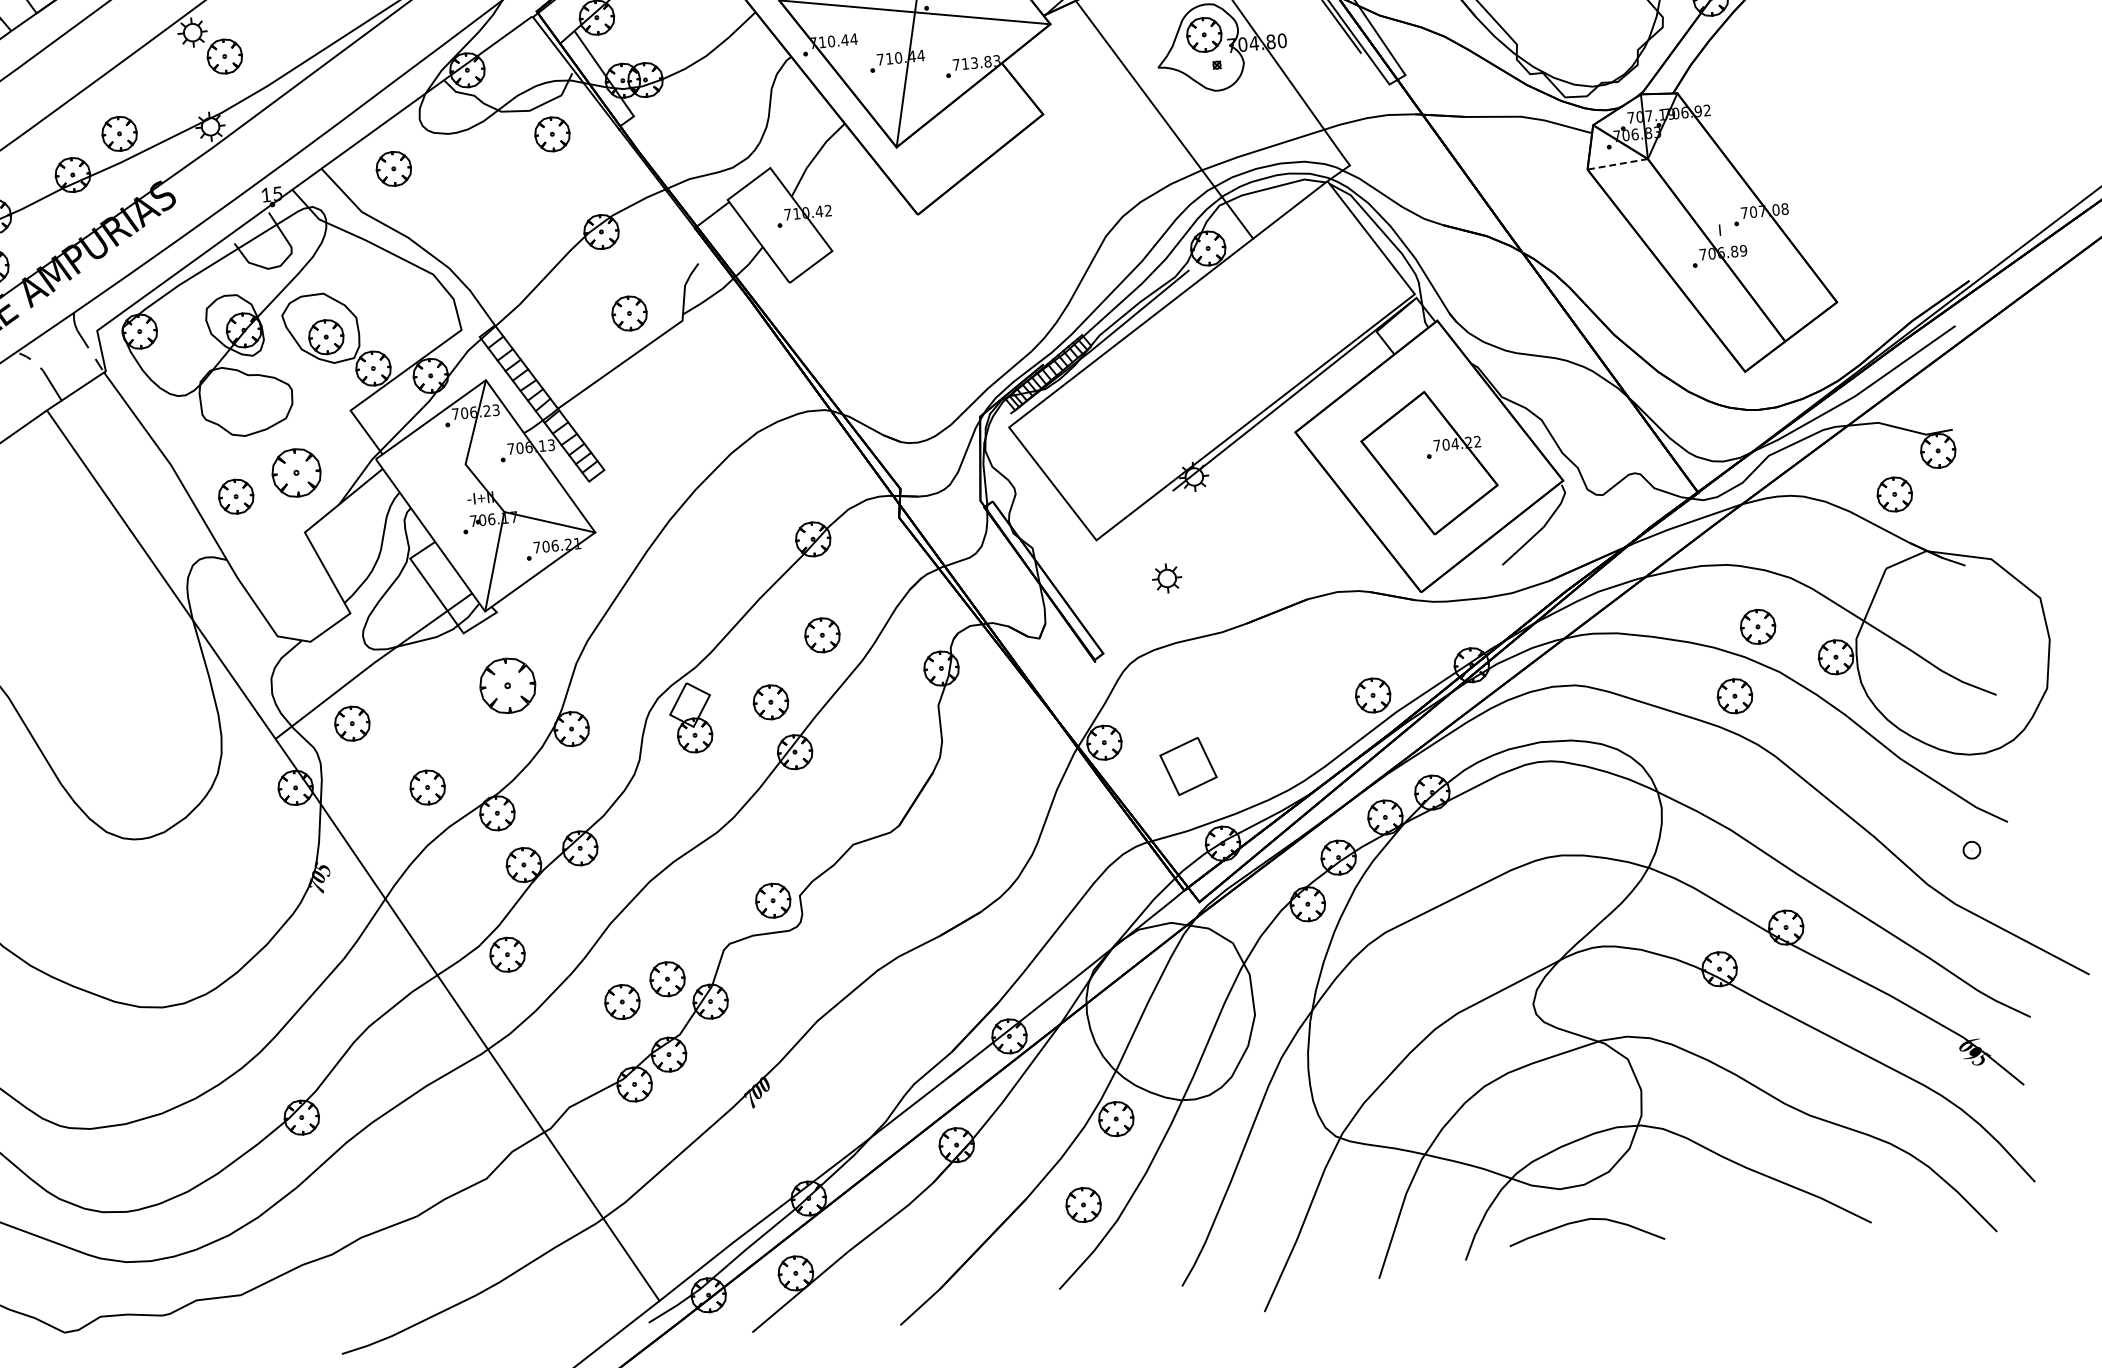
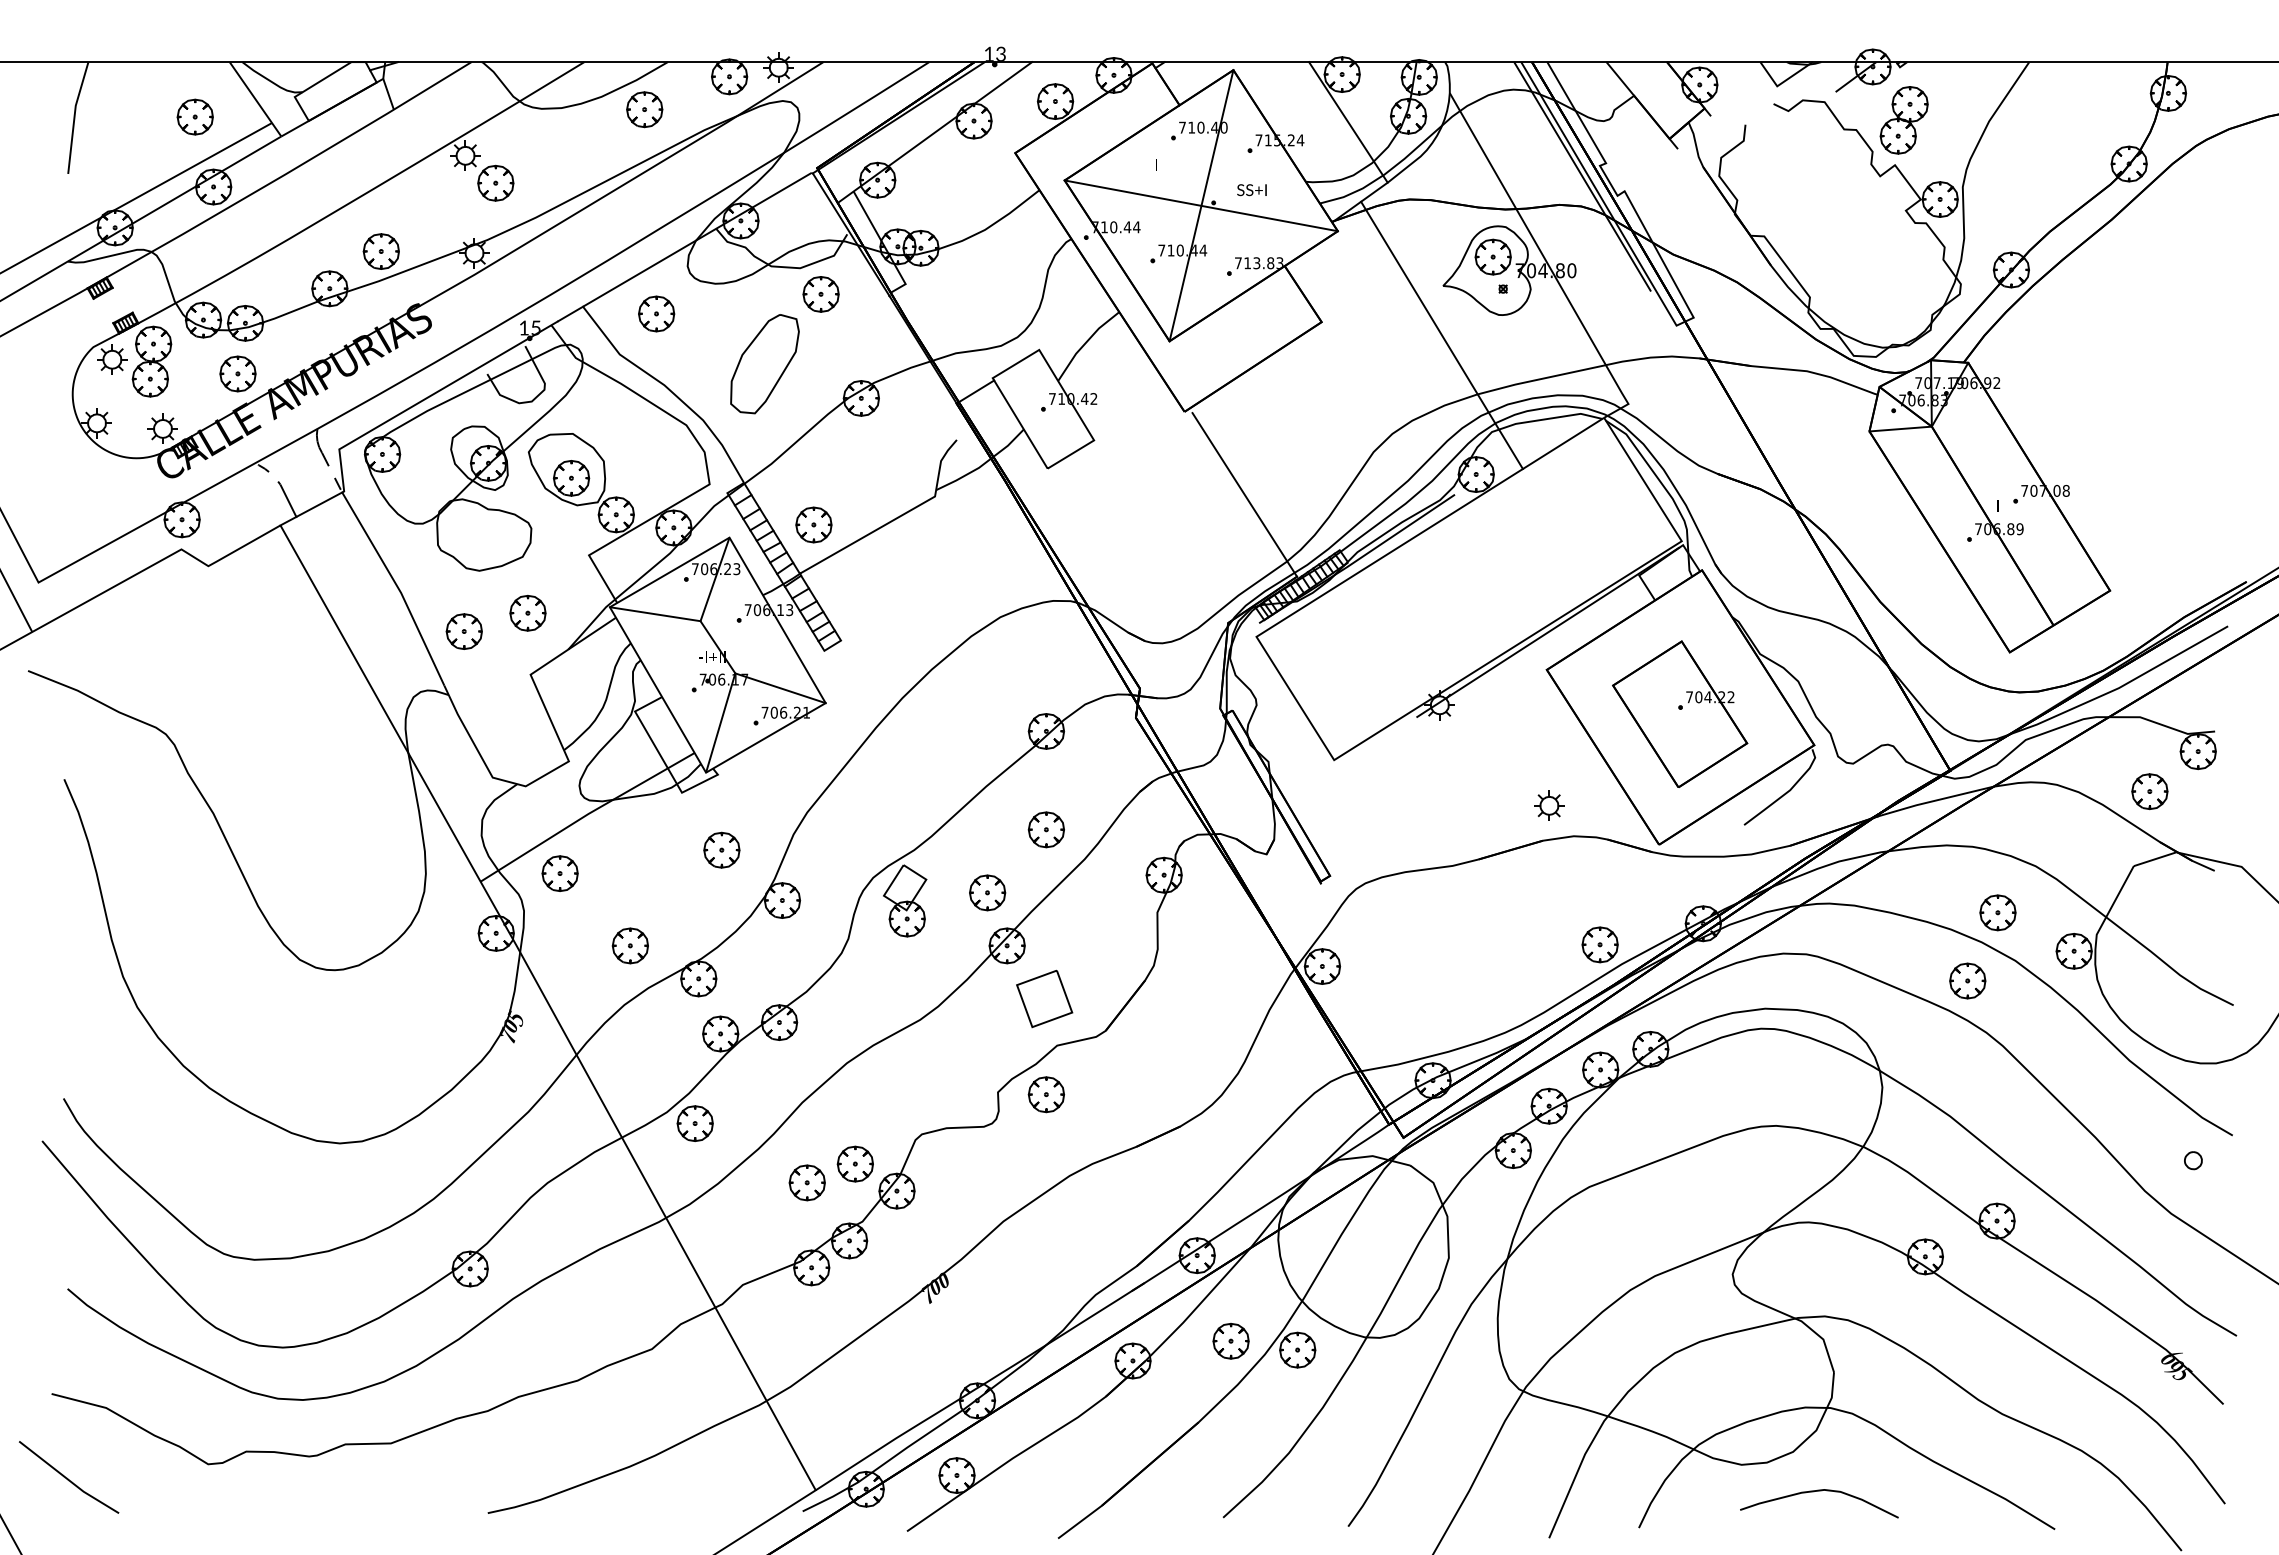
line: (1617, 164) -> (1900, 429), dashed -> solid
part: (503, 208) -> (764, 364), added
line: (984, 289) -> (1244, 494), added
part: (629, 313) -> (813, 524), moved
line: (420, 462) -> (654, 614), added
part: (296, 472) -> (527, 612), size x0.71
part: (1167, 578) -> (1549, 805), moved
part: (507, 685) -> (721, 849), size x0.62
part: (1188, 766) -> (1044, 998), moved
part: (772, 900) -> (1045, 1094), moved
part: (1083, 1205) -> (1230, 1341), moved
curve: (1585, 1220) -> (1819, 1491), moved

